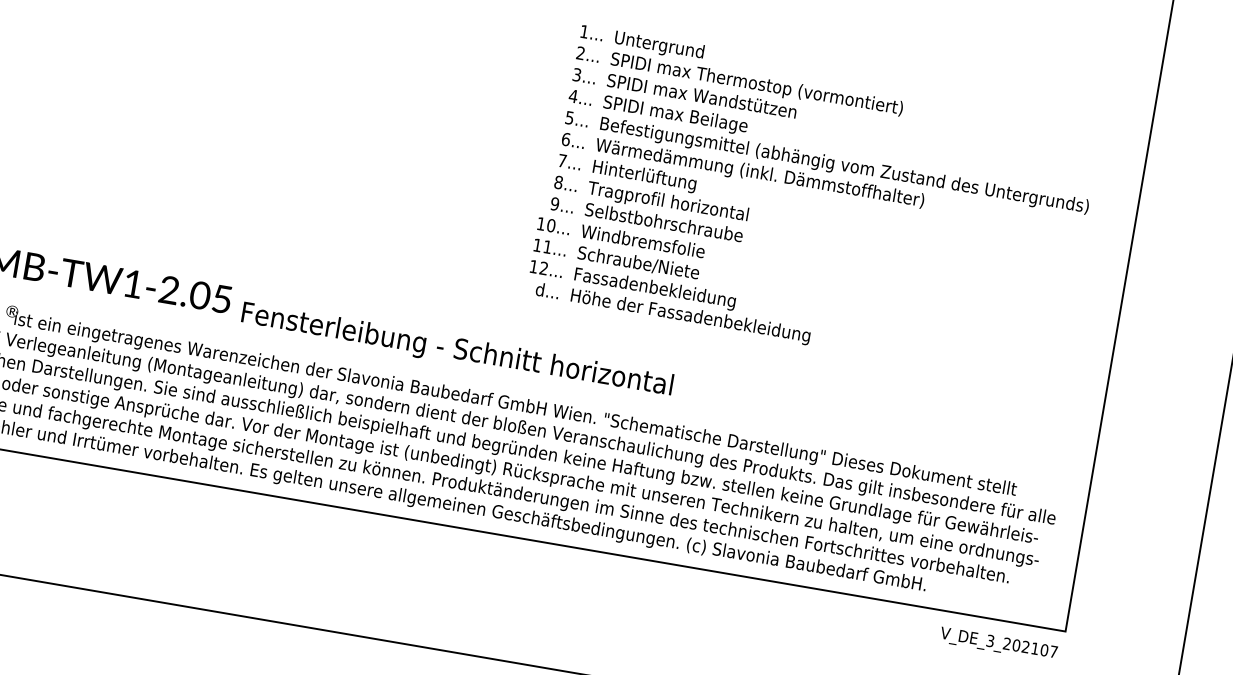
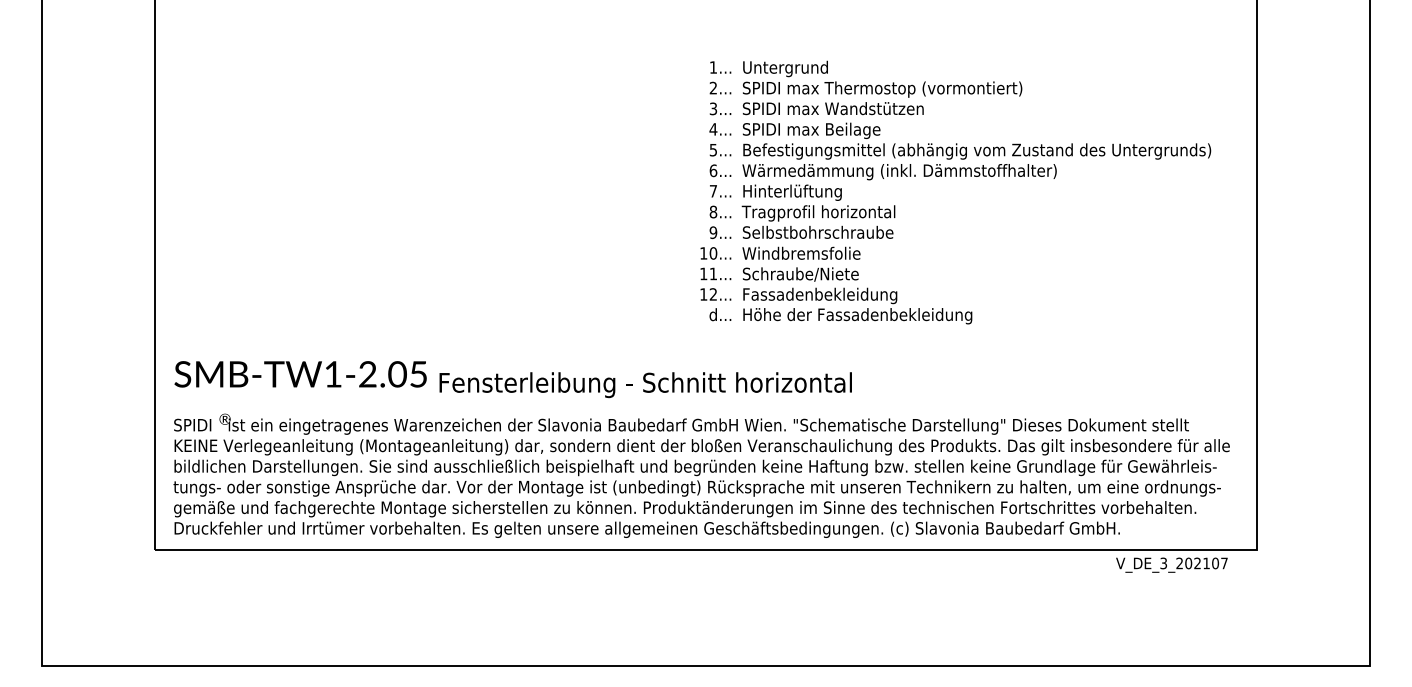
text: (998, 643) -> (1171, 564), moved

